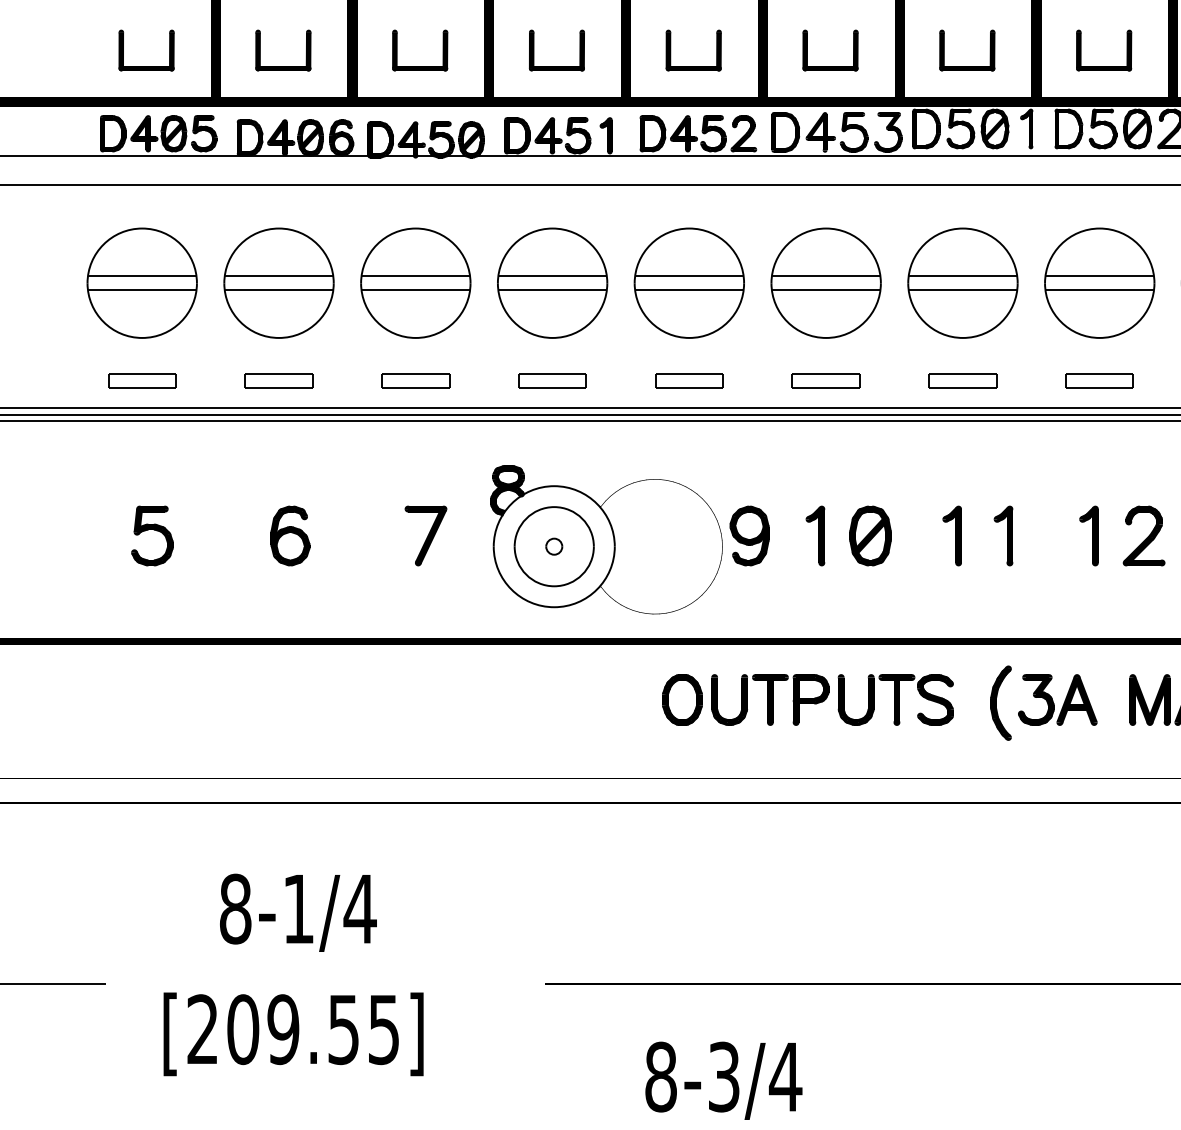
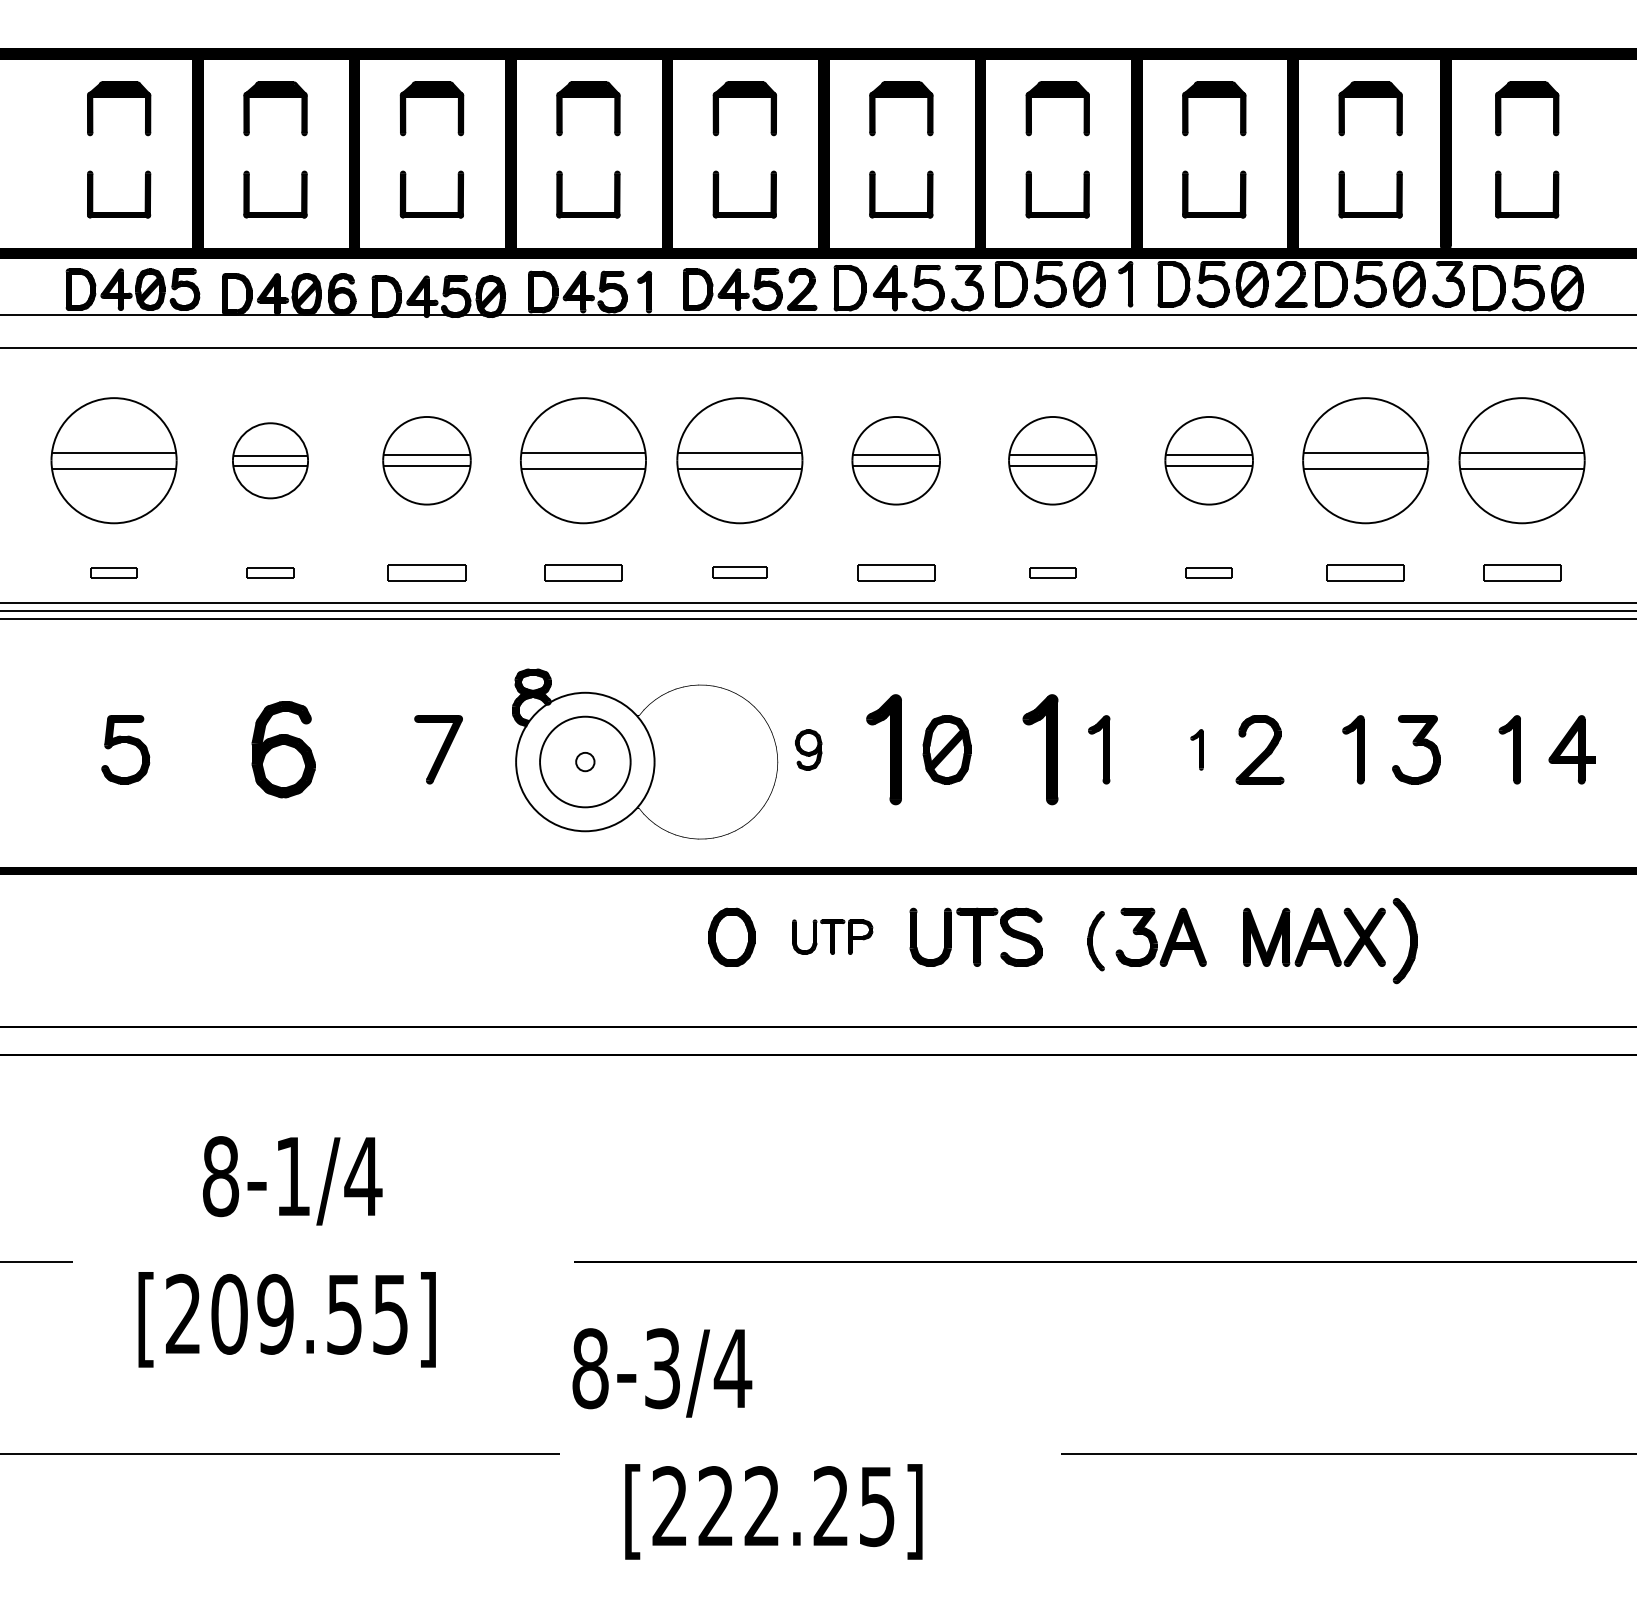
part: (279, 283) -> (270, 460), size x0.6
part: (415, 283) -> (426, 460), size x0.7
part: (825, 283) -> (895, 460), size x0.7
part: (962, 283) -> (1052, 460), size x0.7
part: (1099, 283) -> (1208, 460), size x0.7
part: (142, 380) -> (114, 572), size x0.6
part: (279, 380) -> (270, 572), size x0.6
part: (689, 380) -> (739, 572), size x0.7
part: (962, 380) -> (1052, 572), size x0.6
part: (1099, 380) -> (1209, 572), size x0.6
part: (290, 535) -> (283, 749), size x1.4
part: (749, 535) -> (808, 749), size x0.6
part: (814, 535) -> (883, 749), size x1.6
part: (952, 535) -> (1040, 749), size x1.6
part: (1088, 535) -> (1196, 749), size x0.6
part: (770, 699) -> (832, 936), size x0.6
part: (1000, 703) -> (1095, 941), size x0.7
text: (724, 1080) -> (662, 1372), moved

